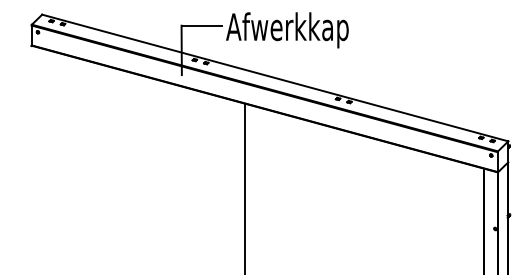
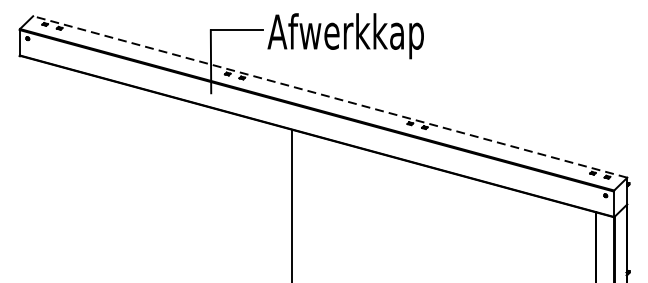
line: (274, 77) -> (329, 96), solid -> dashed

